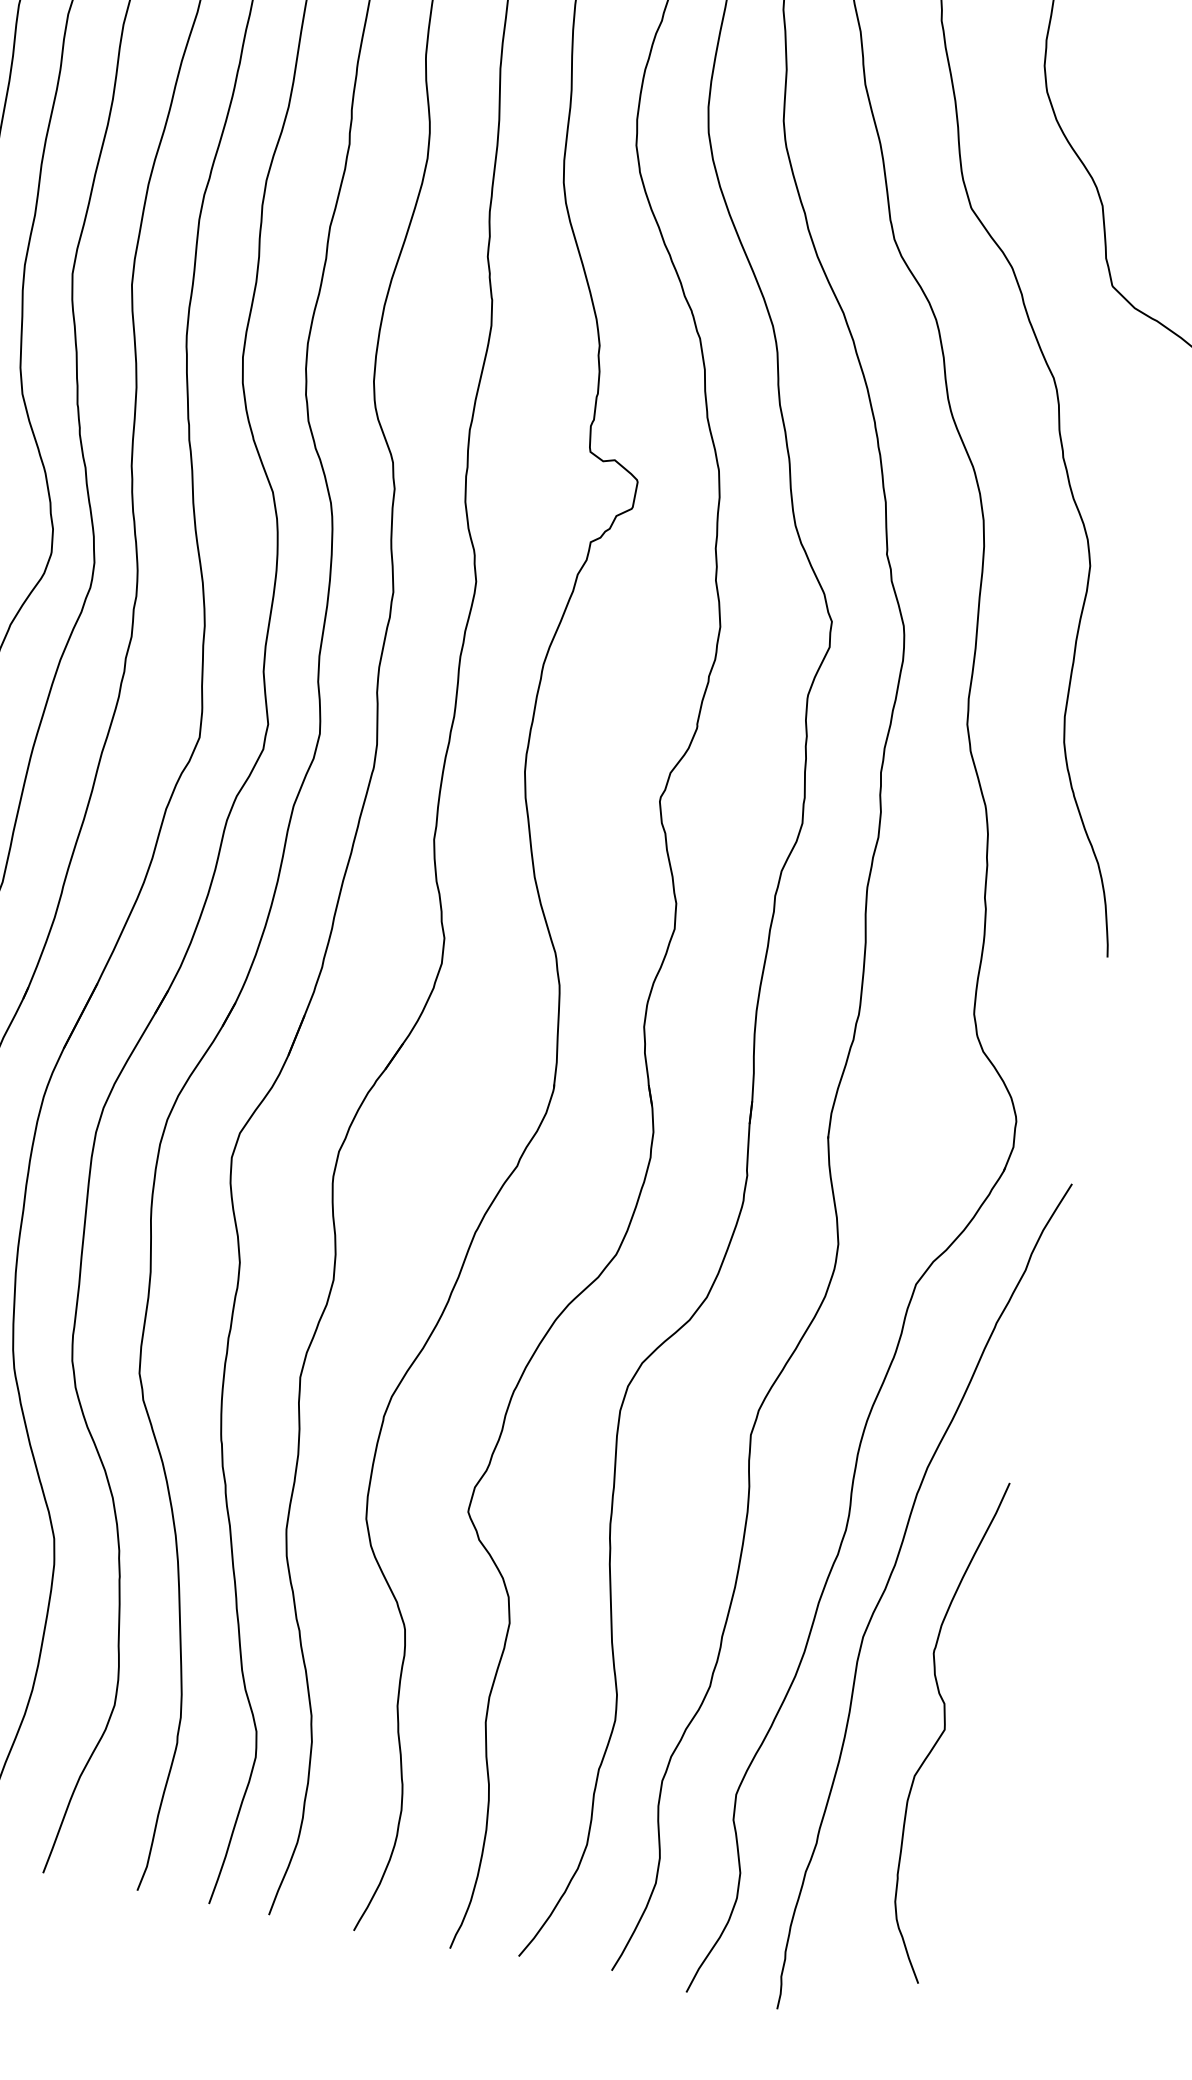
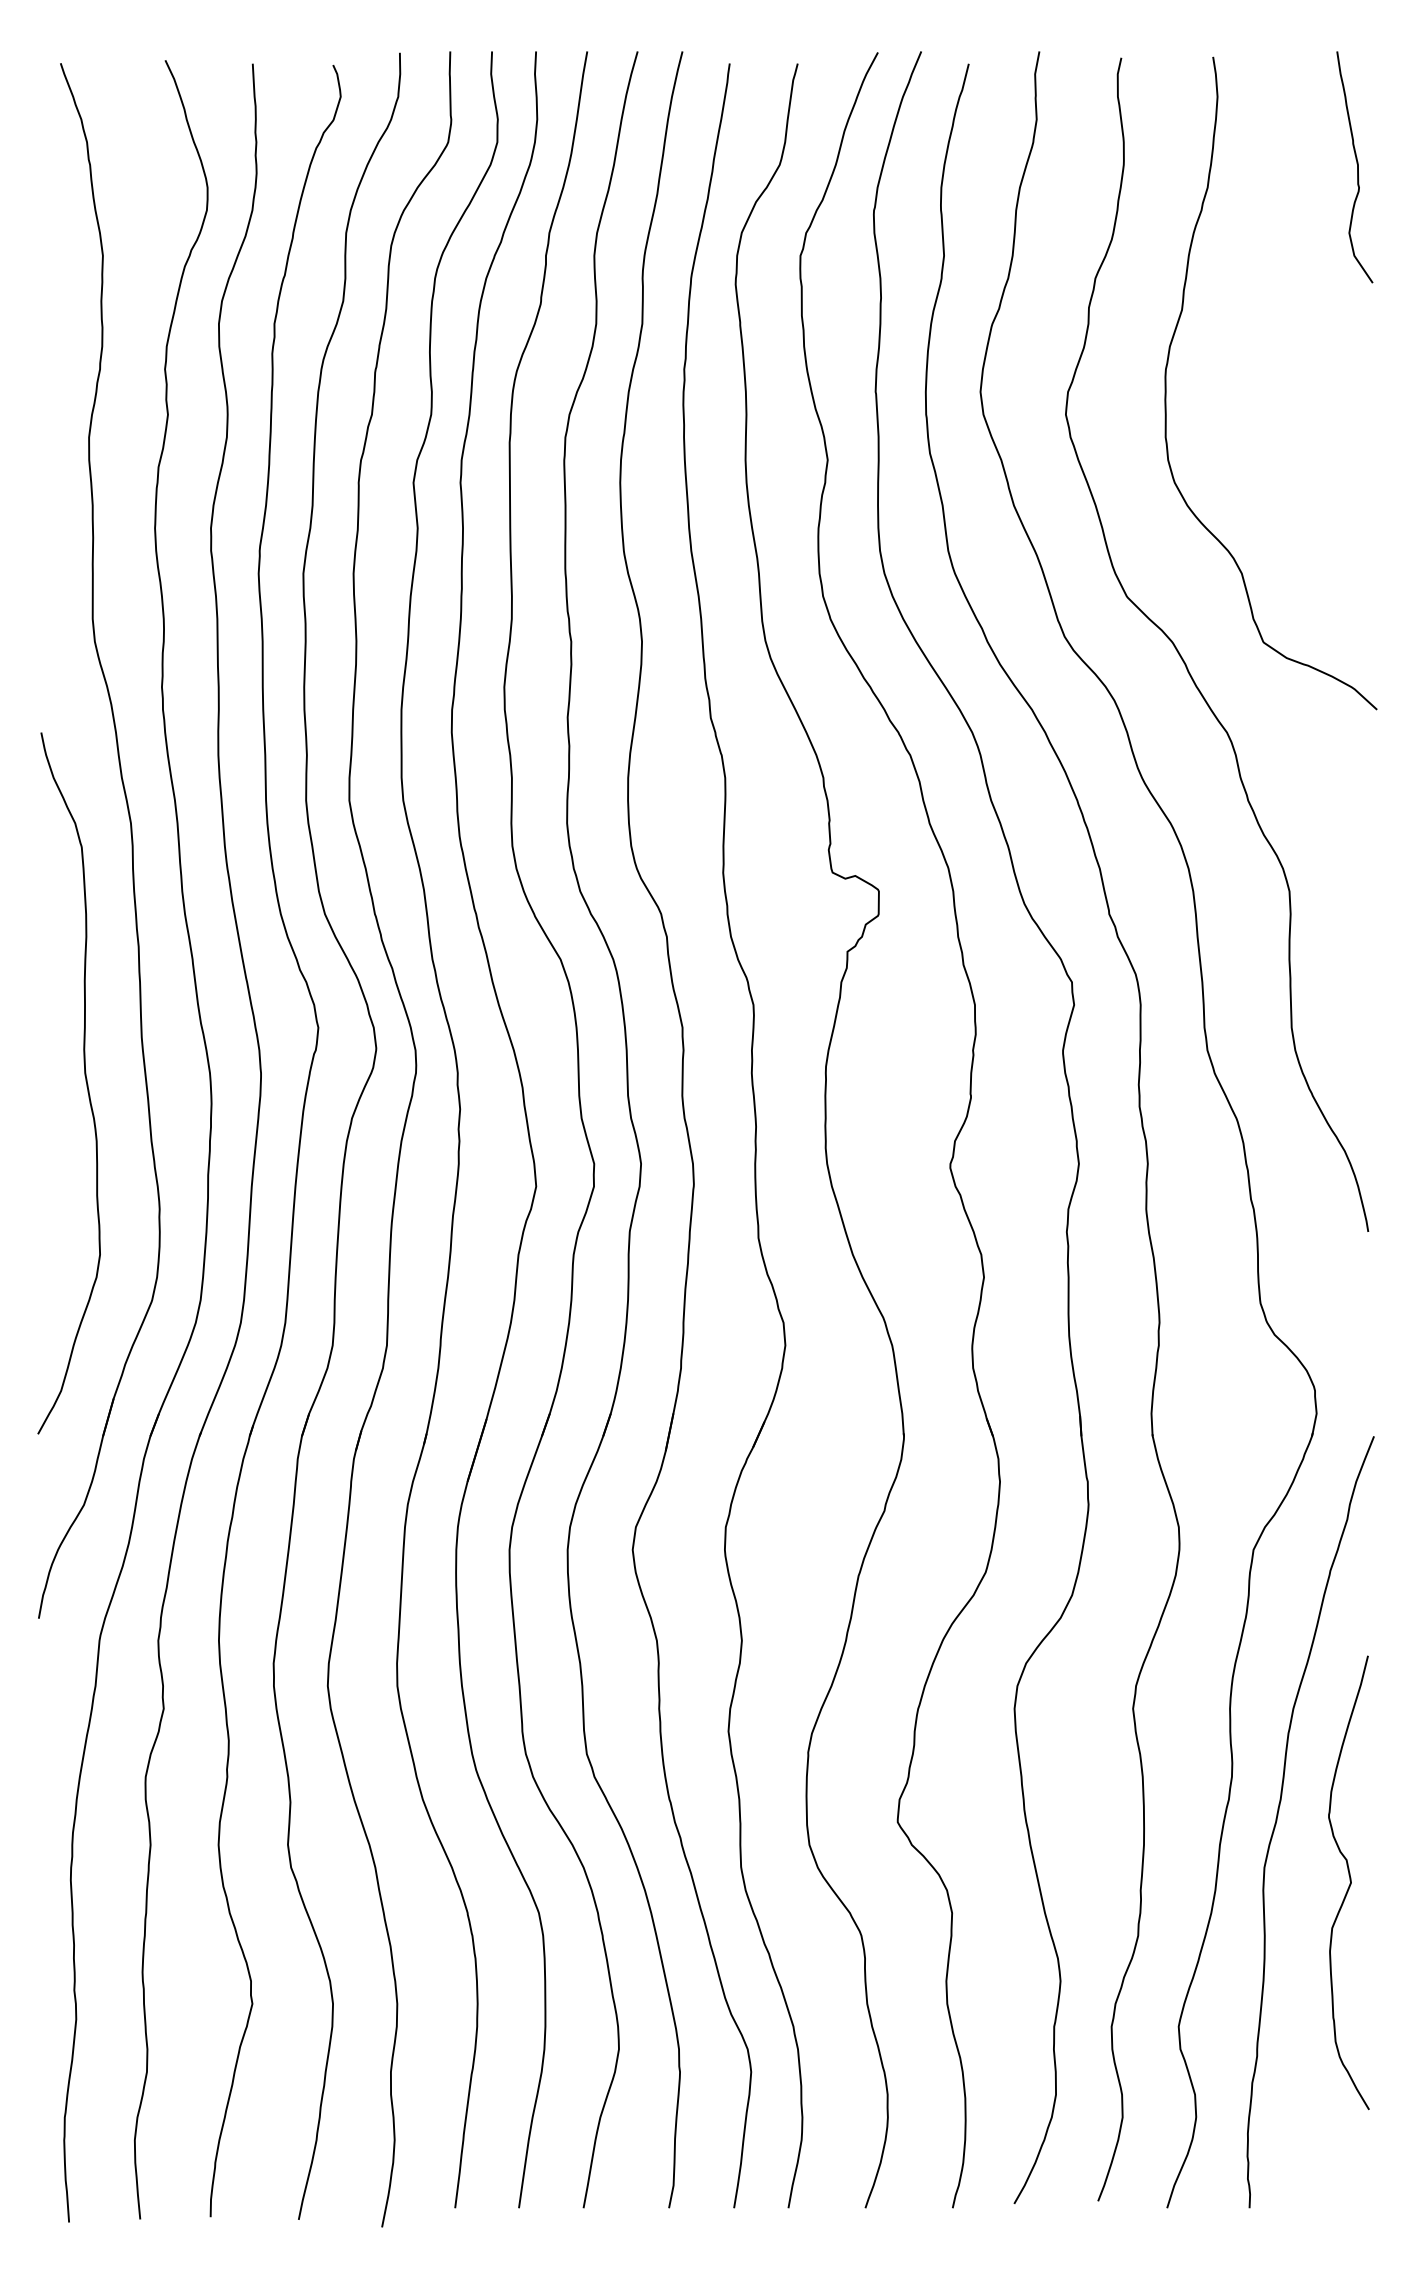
curve: (942, 1730) -> (1349, 1883), moved

